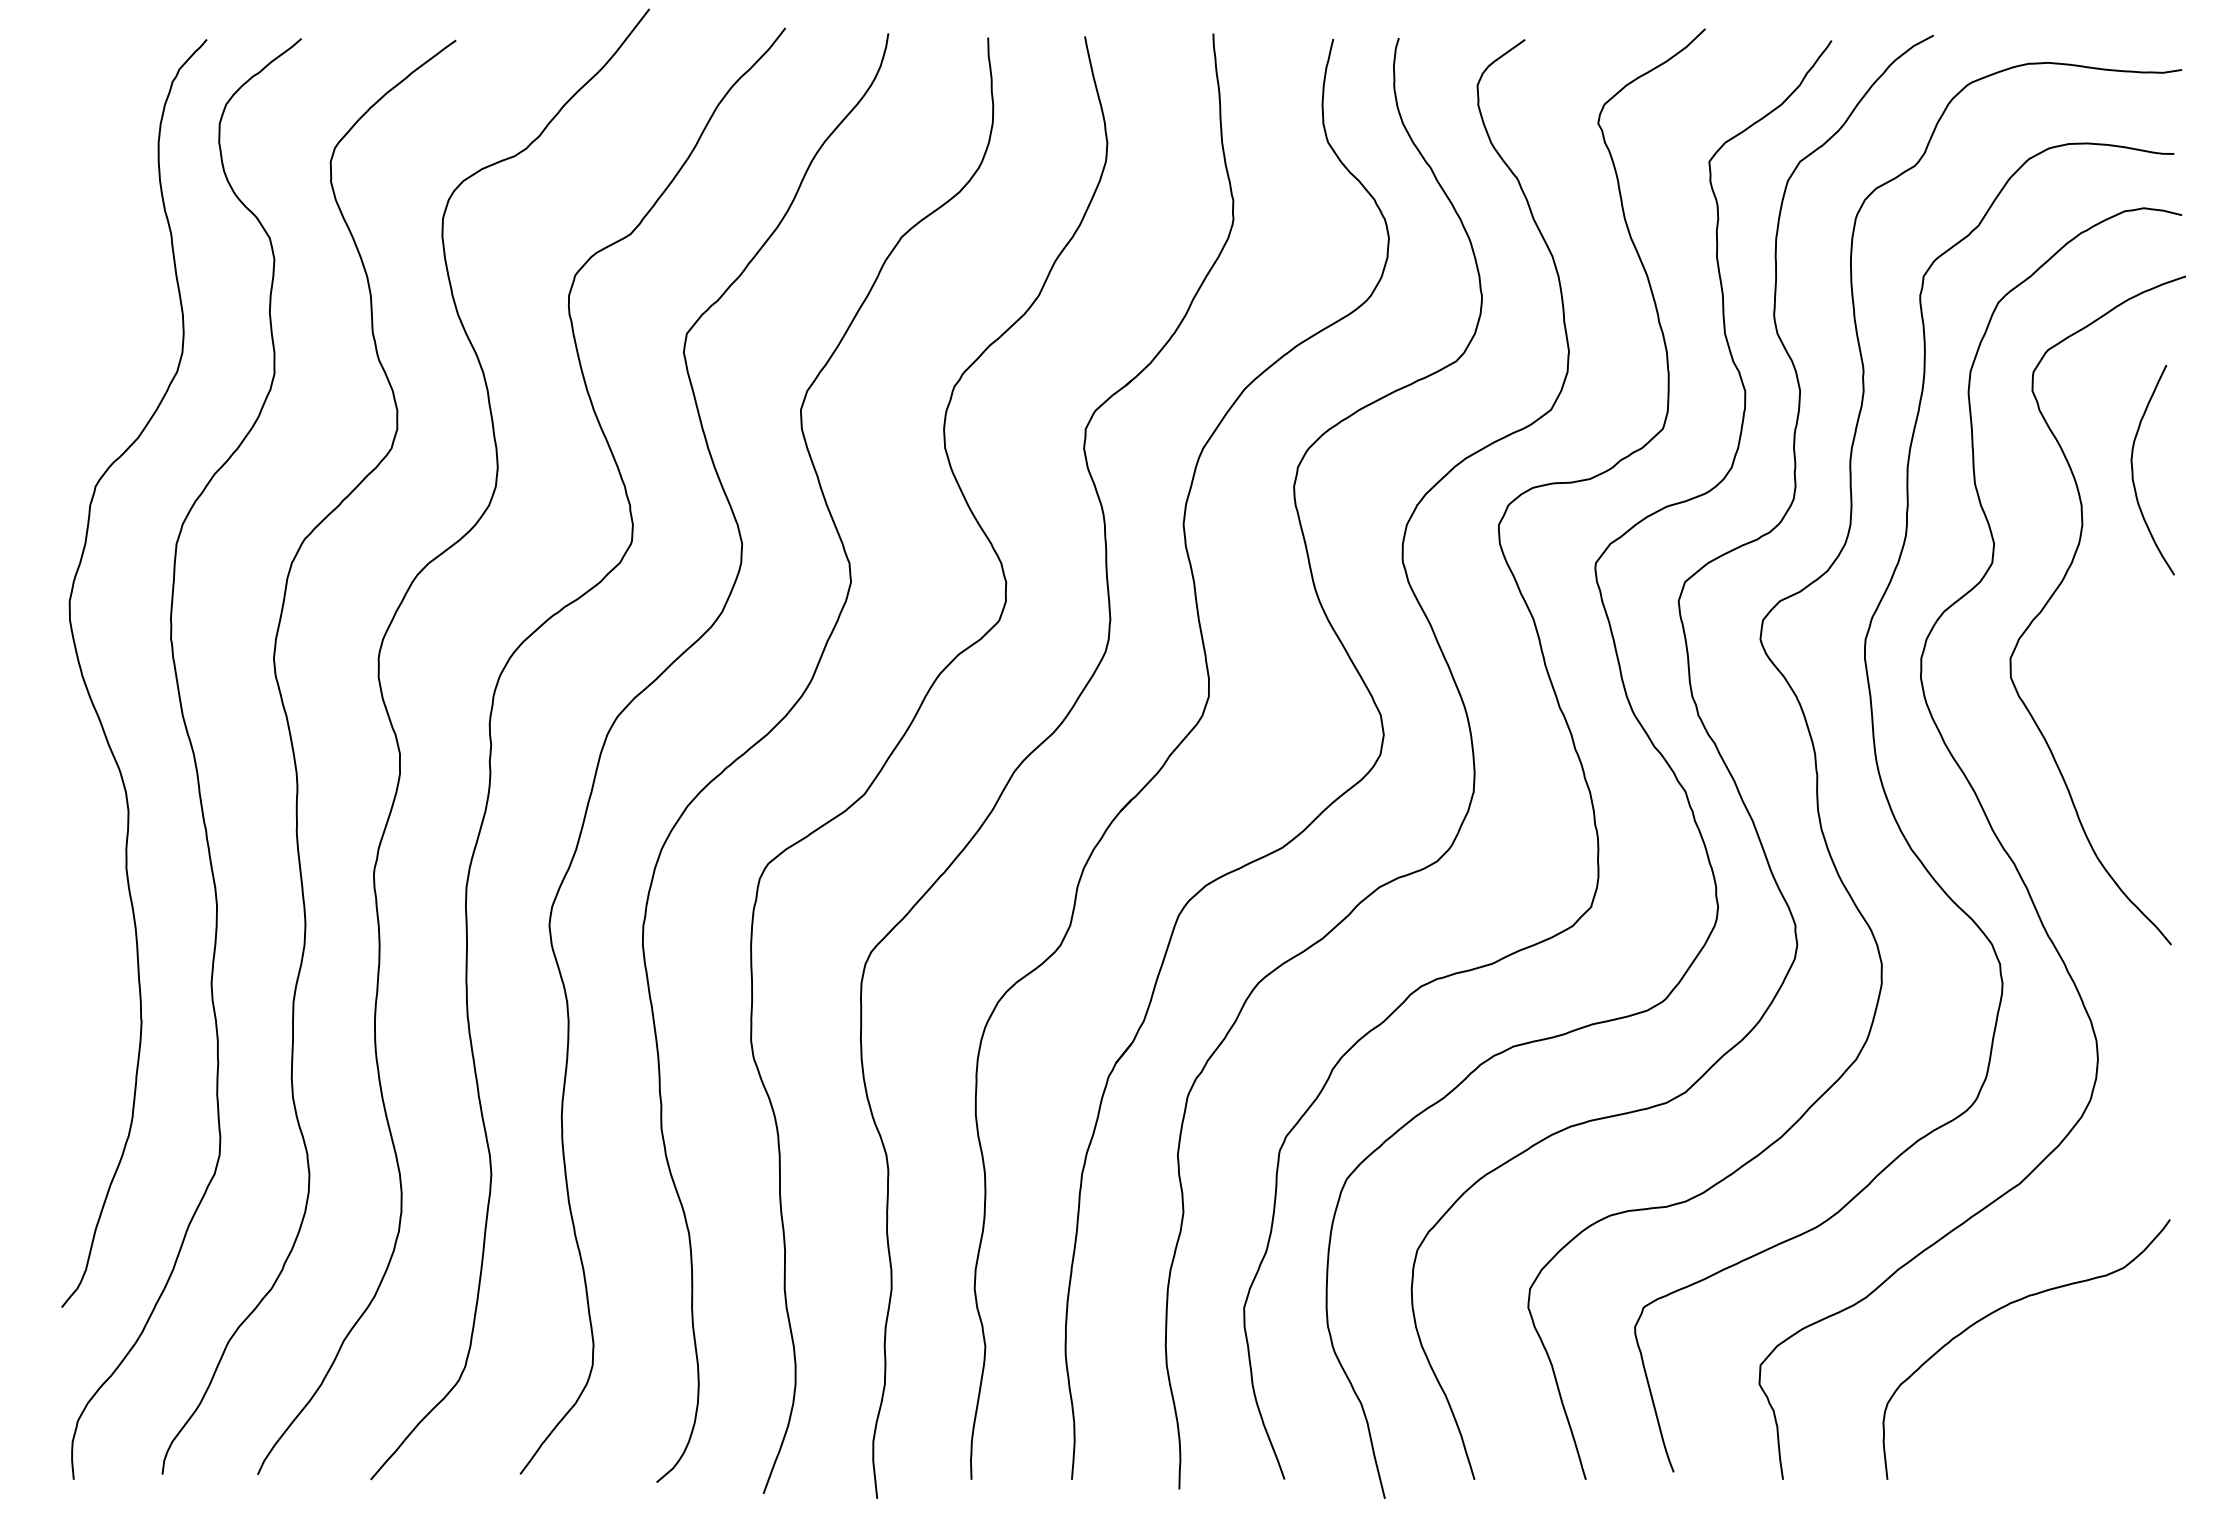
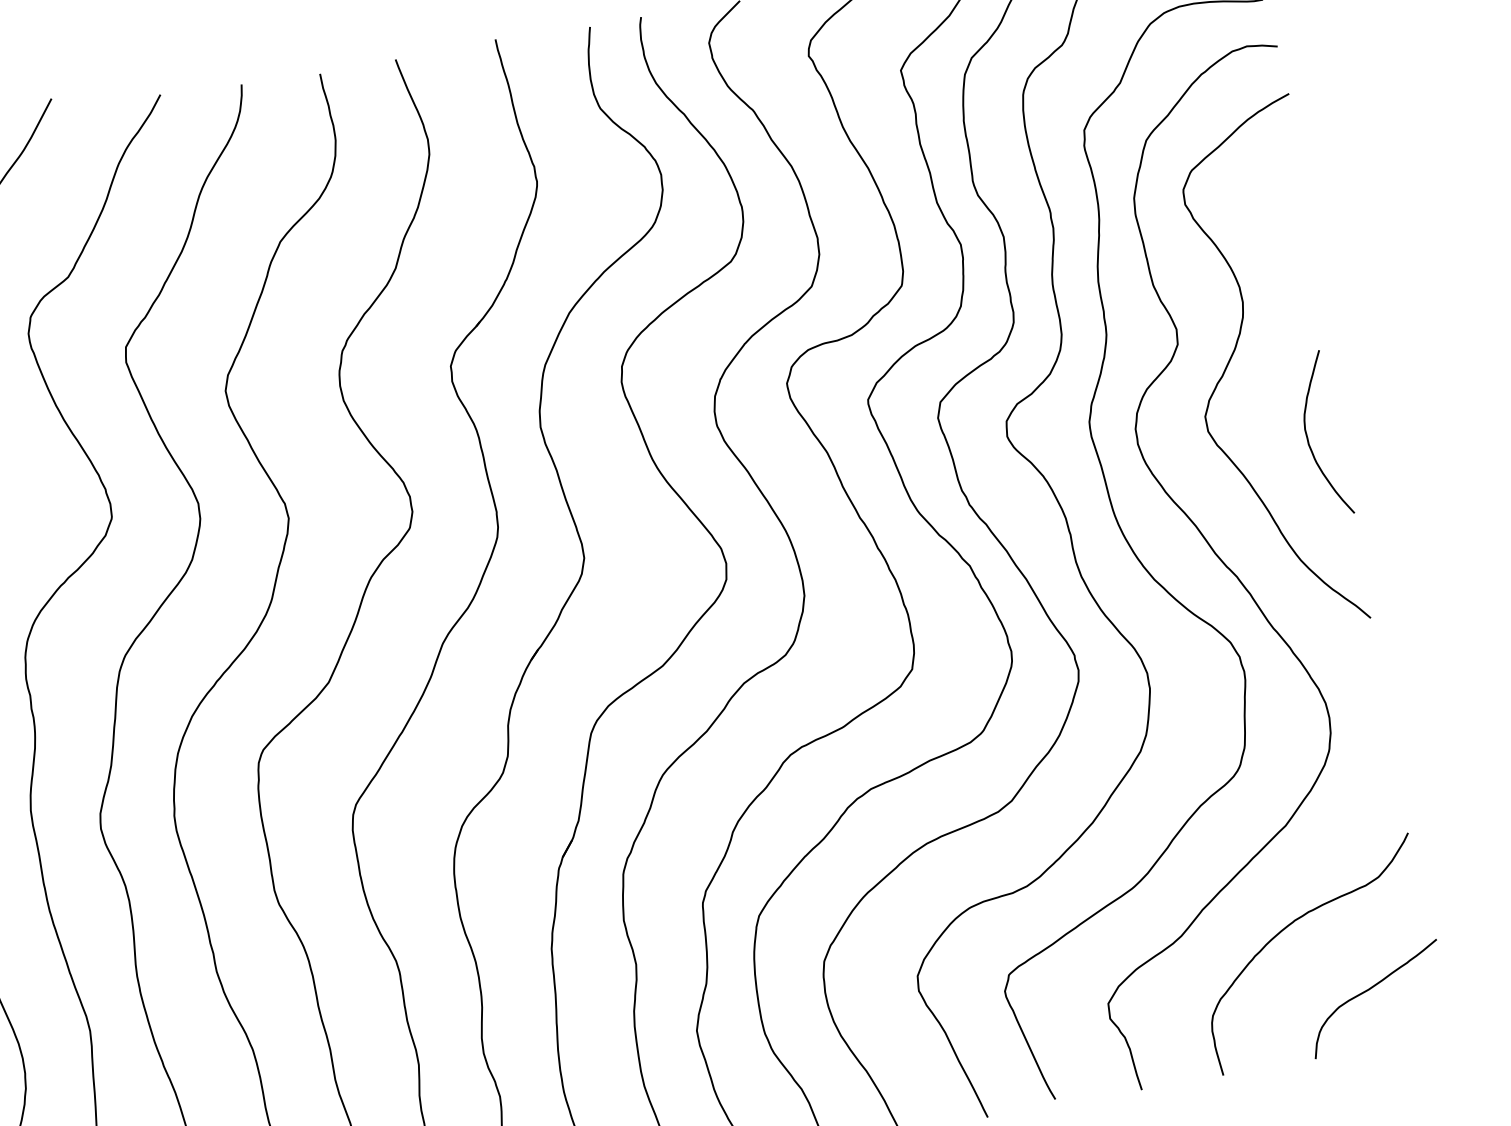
curve: (2133, 470) -> (1308, 437), moved
curve: (2089, 1405) -> (1370, 989), added

